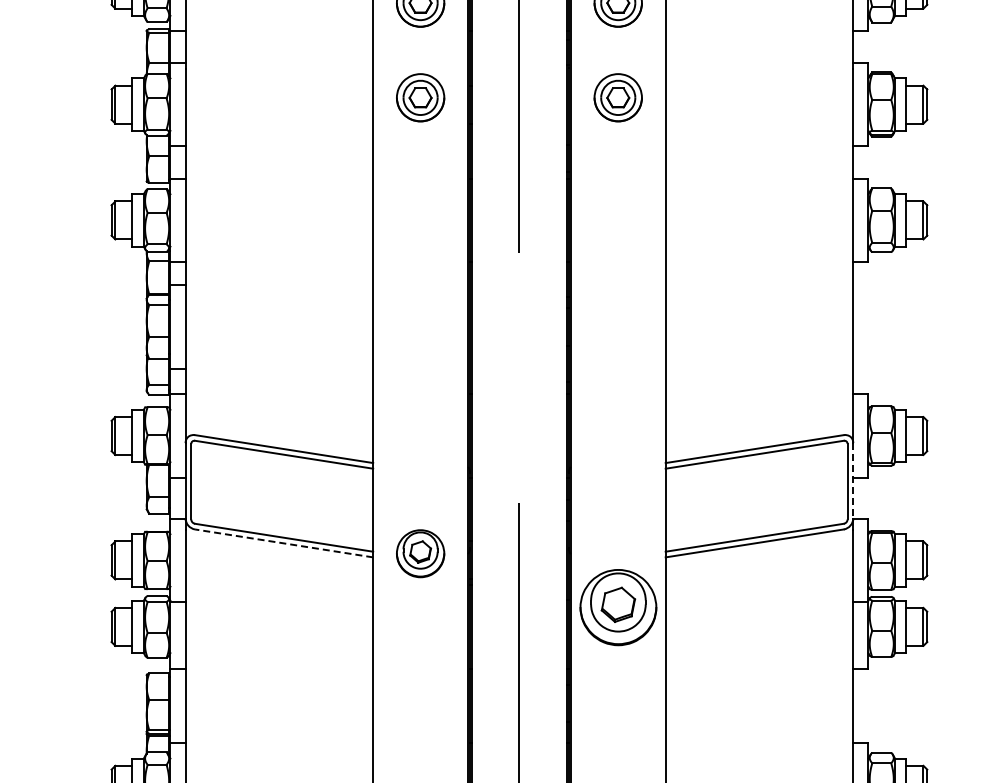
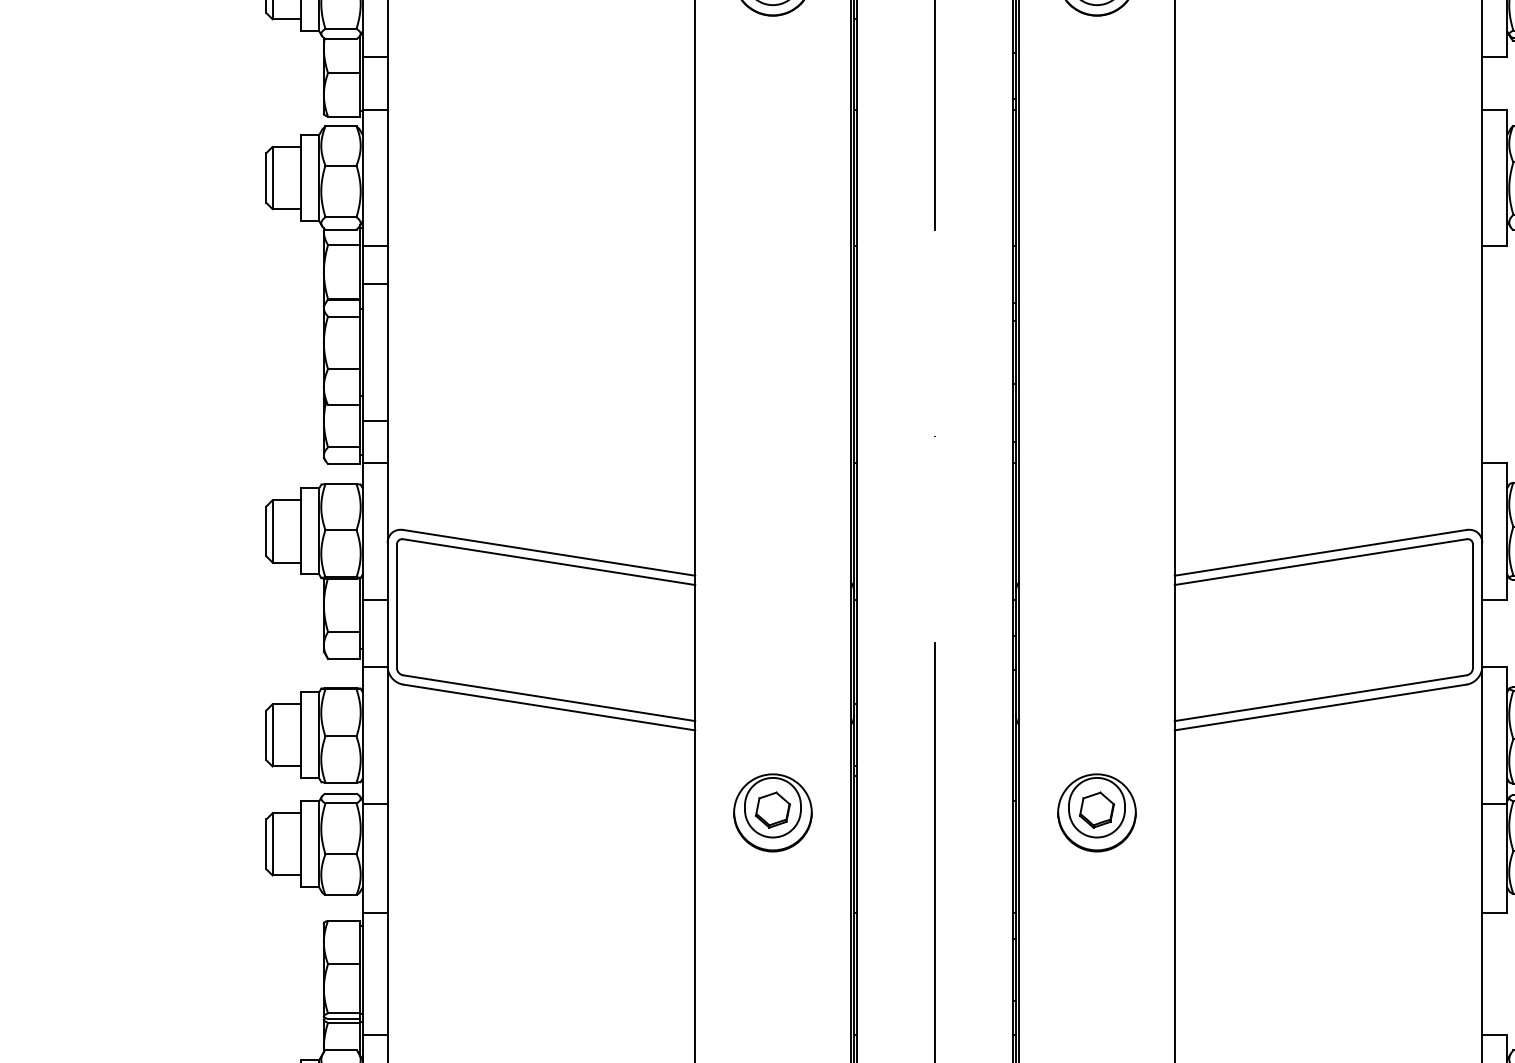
line: (853, 480) -> (1482, 604), dashed -> solid
line: (283, 543) -> (548, 707), dashed -> solid
part: (420, 553) -> (772, 812), moved
part: (617, 607) -> (1095, 812), size x0.62

